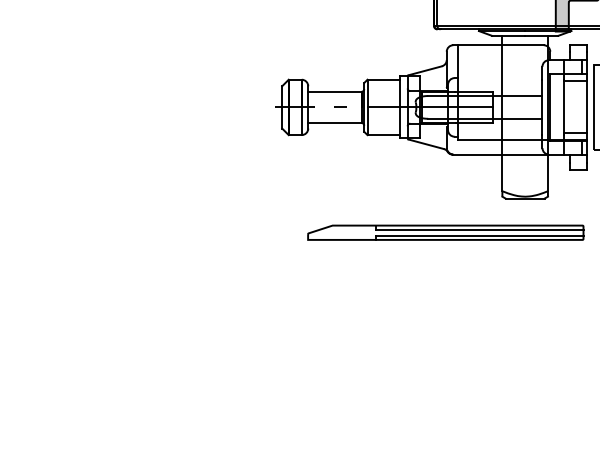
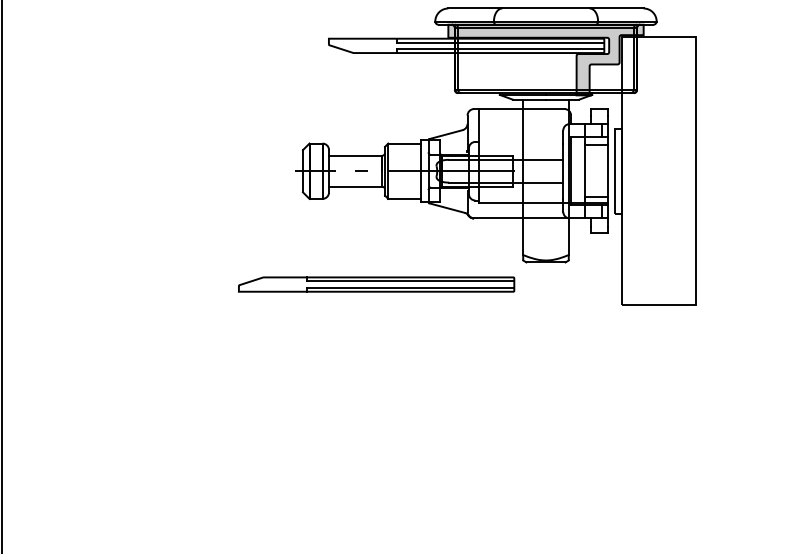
part: (445, 232) -> (376, 284), moved

